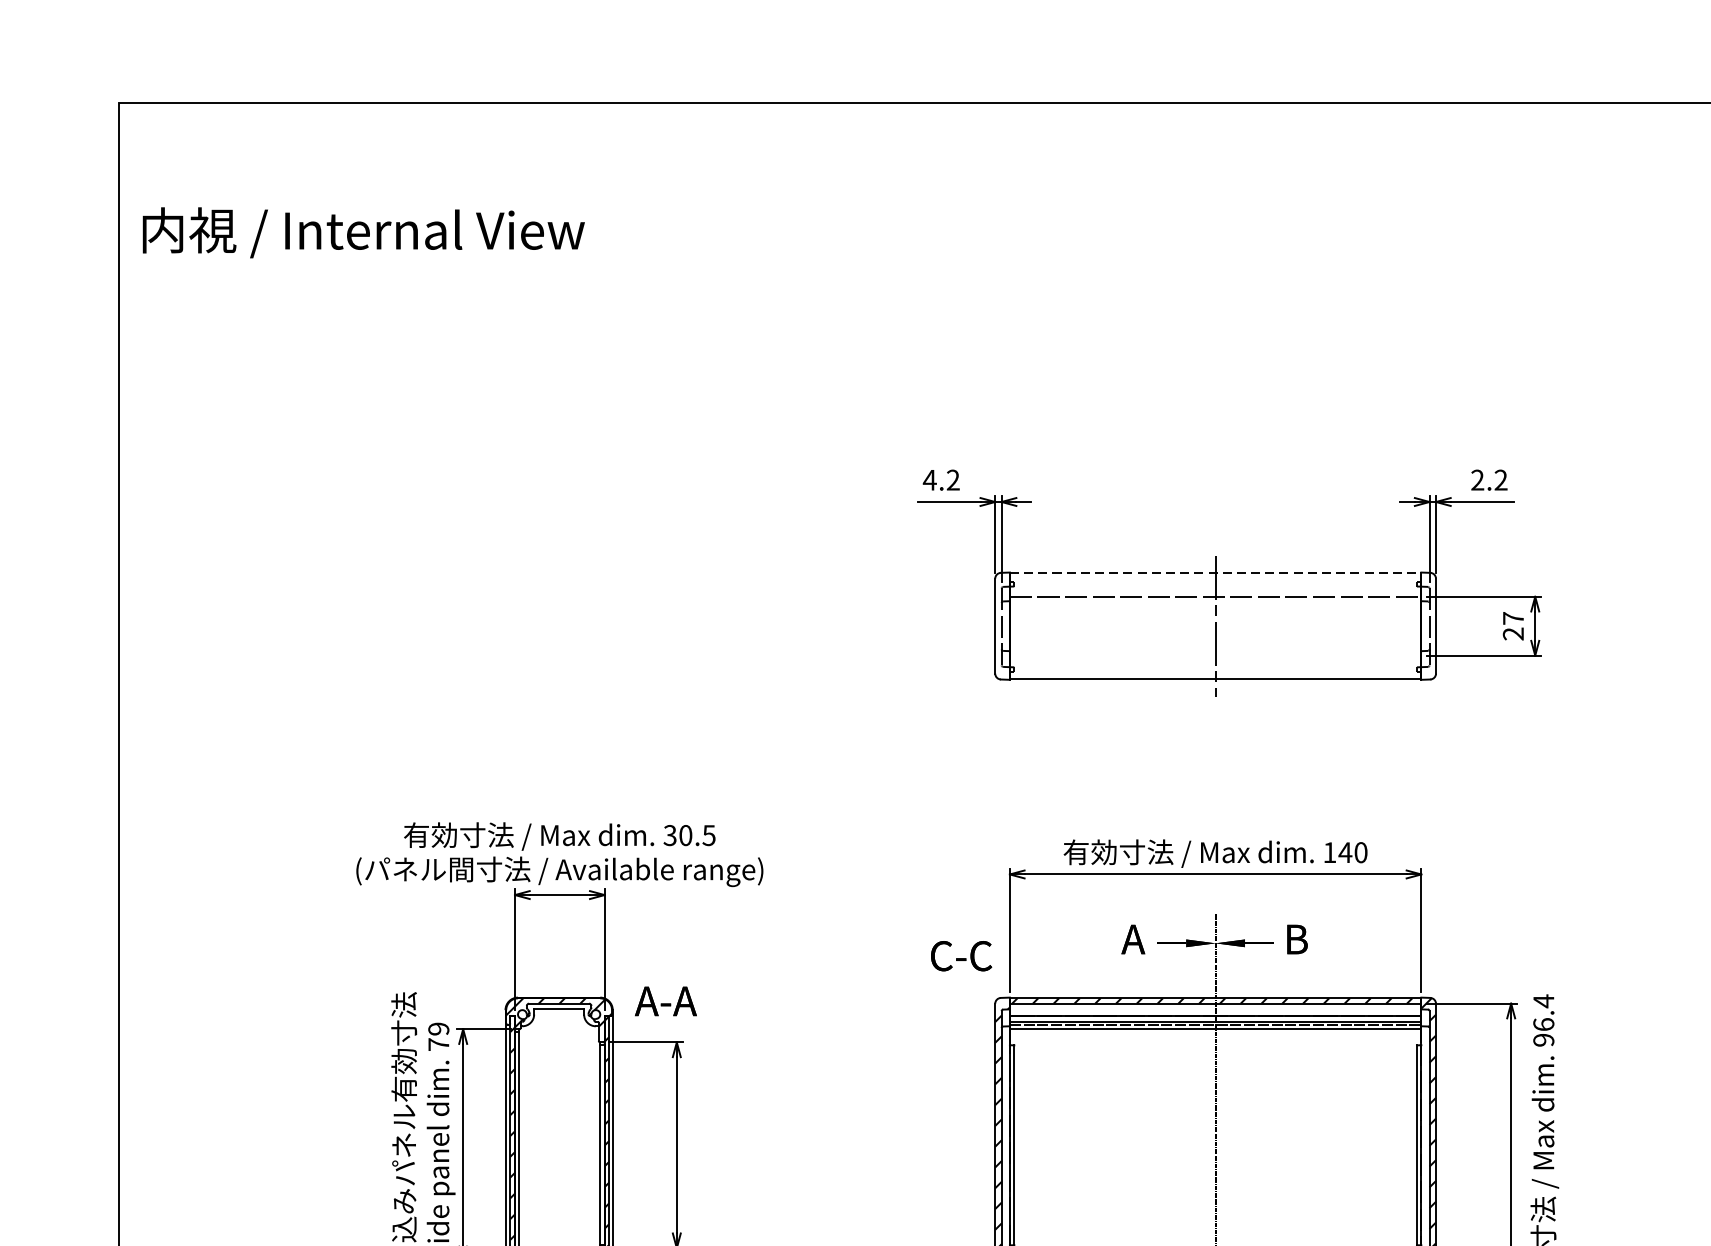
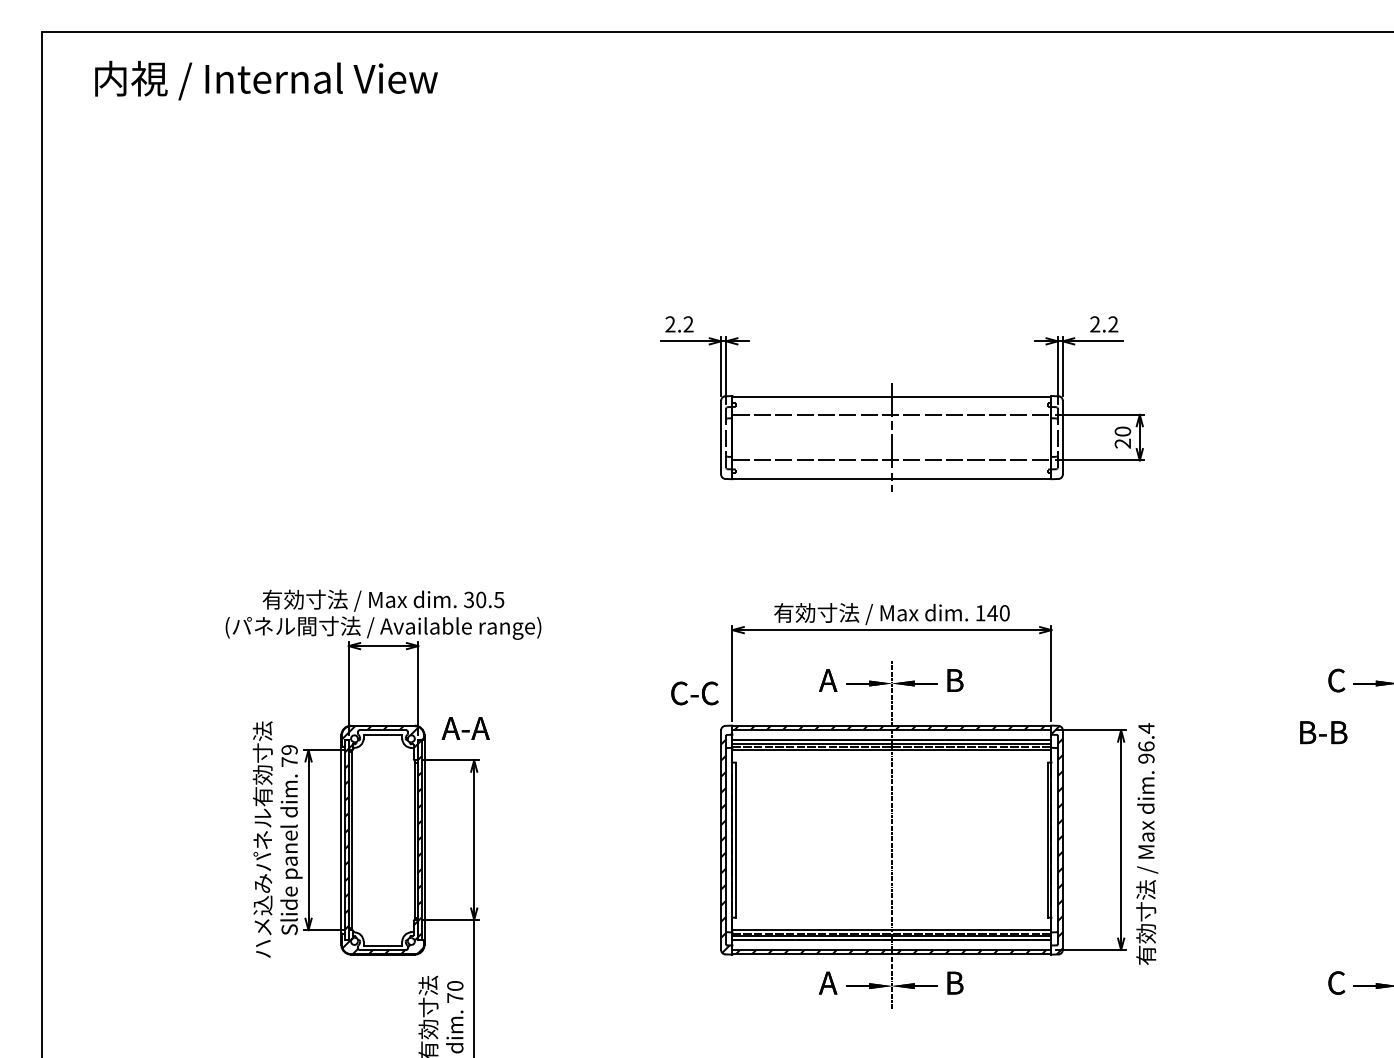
text: (363, 232) -> (266, 80), moved
text: (929, 480) -> (670, 324), 4.2 -> 2.2
line: (1215, 573) -> (891, 396), dashed -> solid
text: (1512, 618) -> (1122, 431), 27 -> 20
line: (1215, 655) -> (891, 460), added

